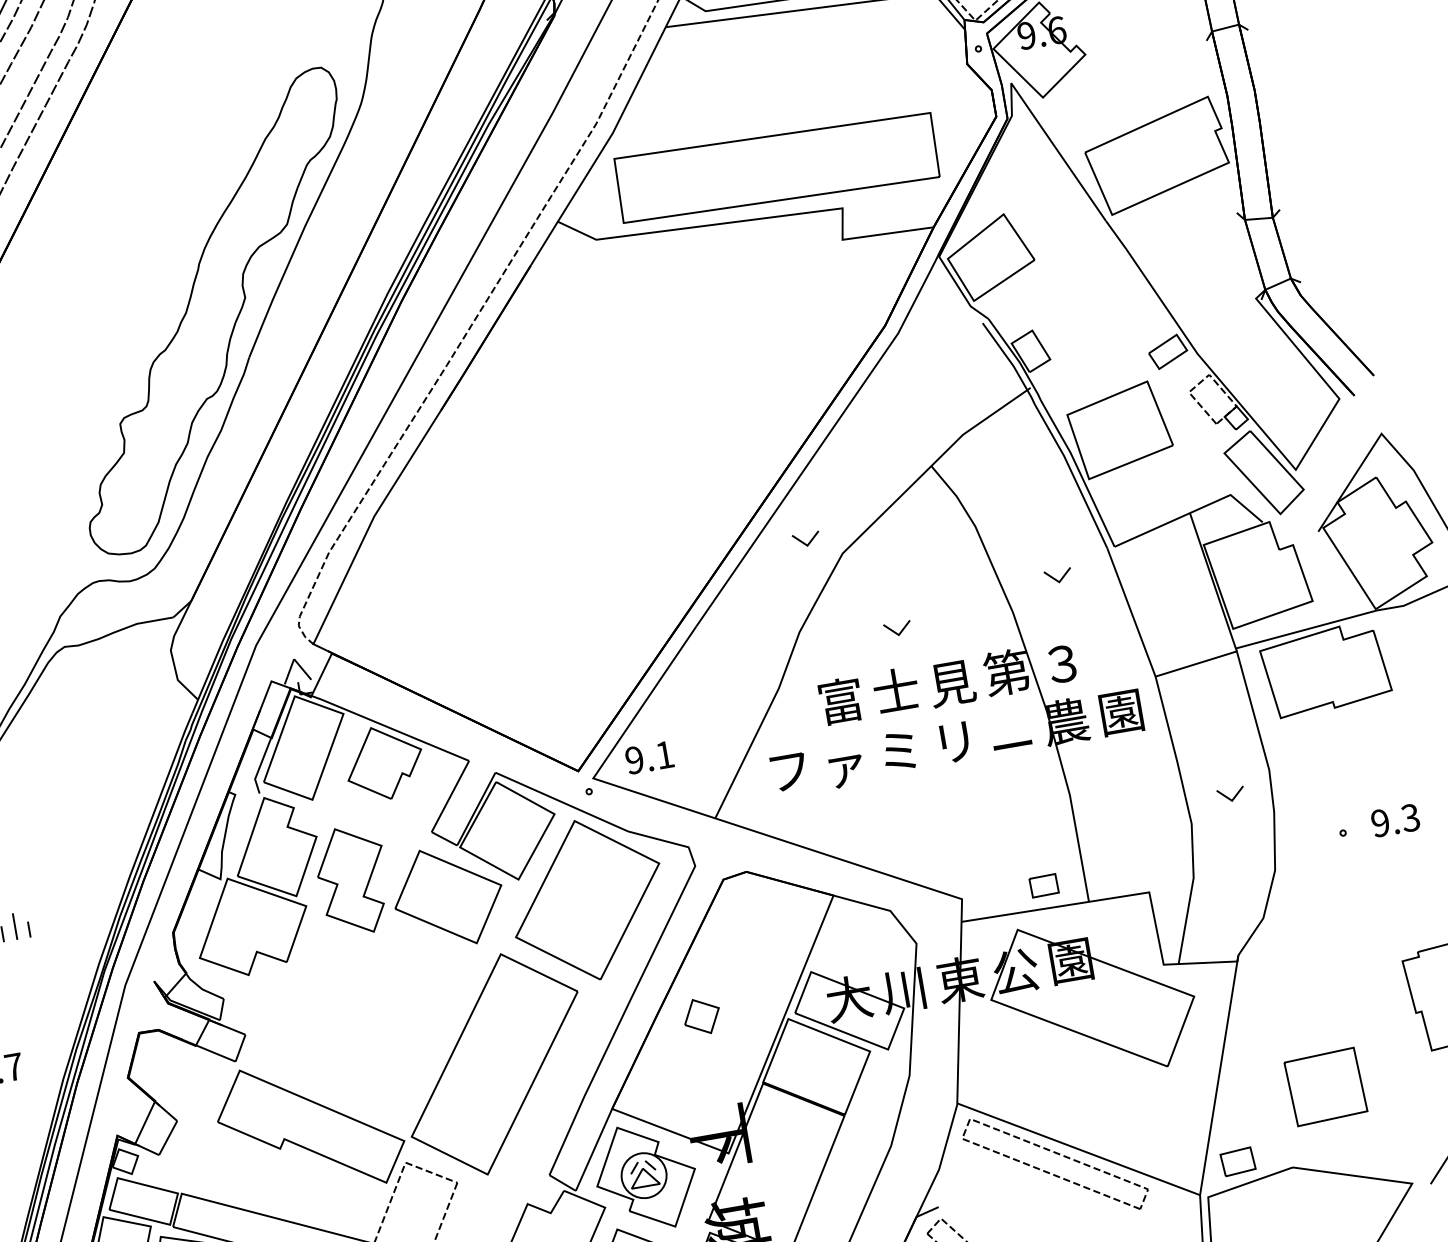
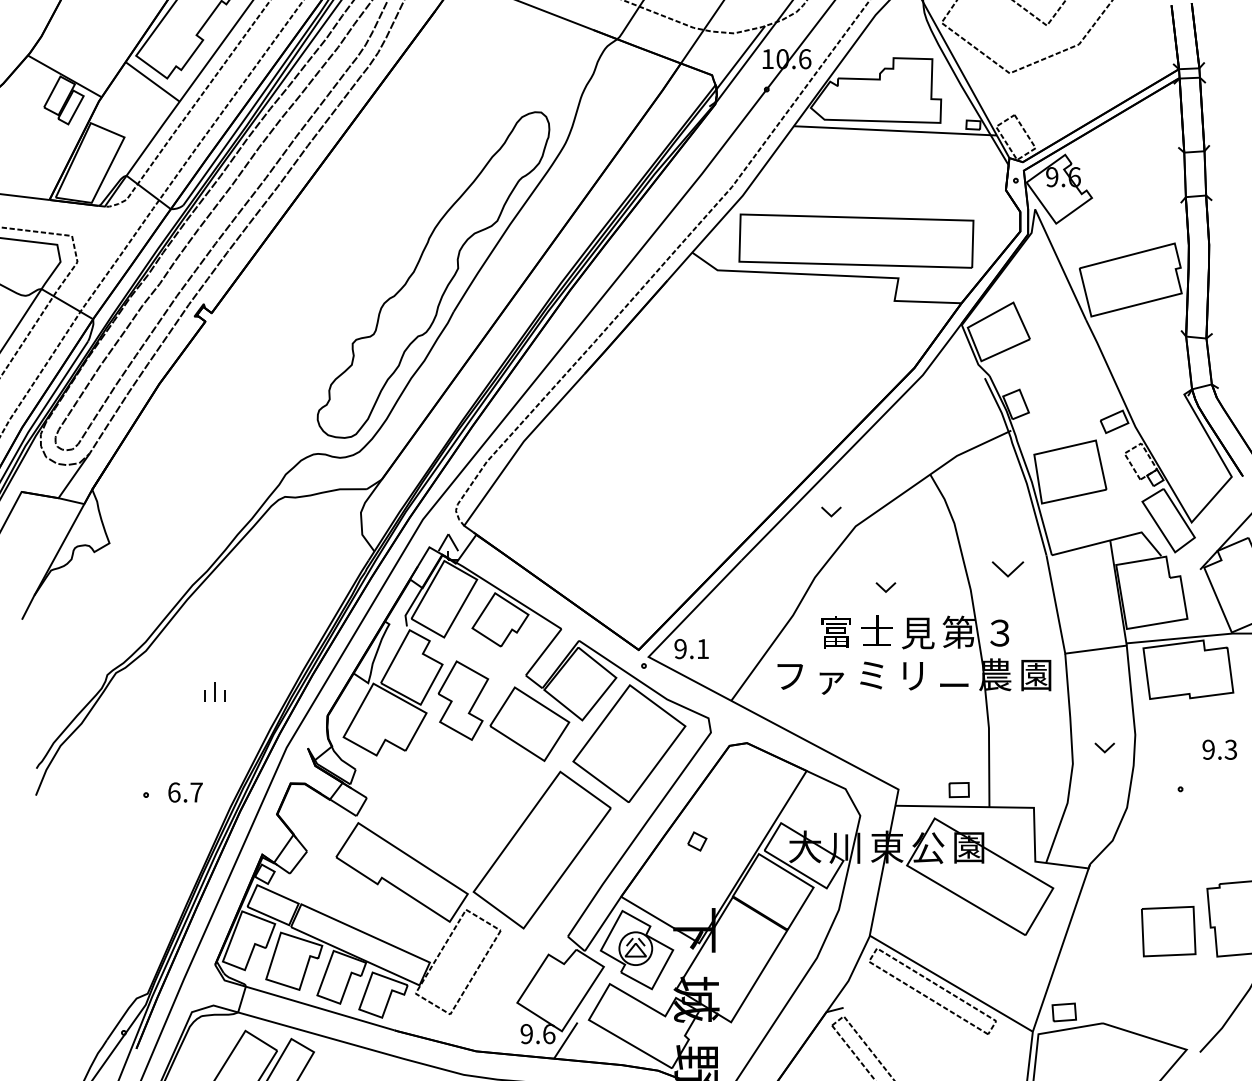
part: (1057, 576) -> (1007, 569), size x1.6
text: (1395, 820) -> (1219, 749), moved
part: (702, 1016) -> (697, 841), size x0.7
part: (1325, 1086) -> (1168, 931), moved

